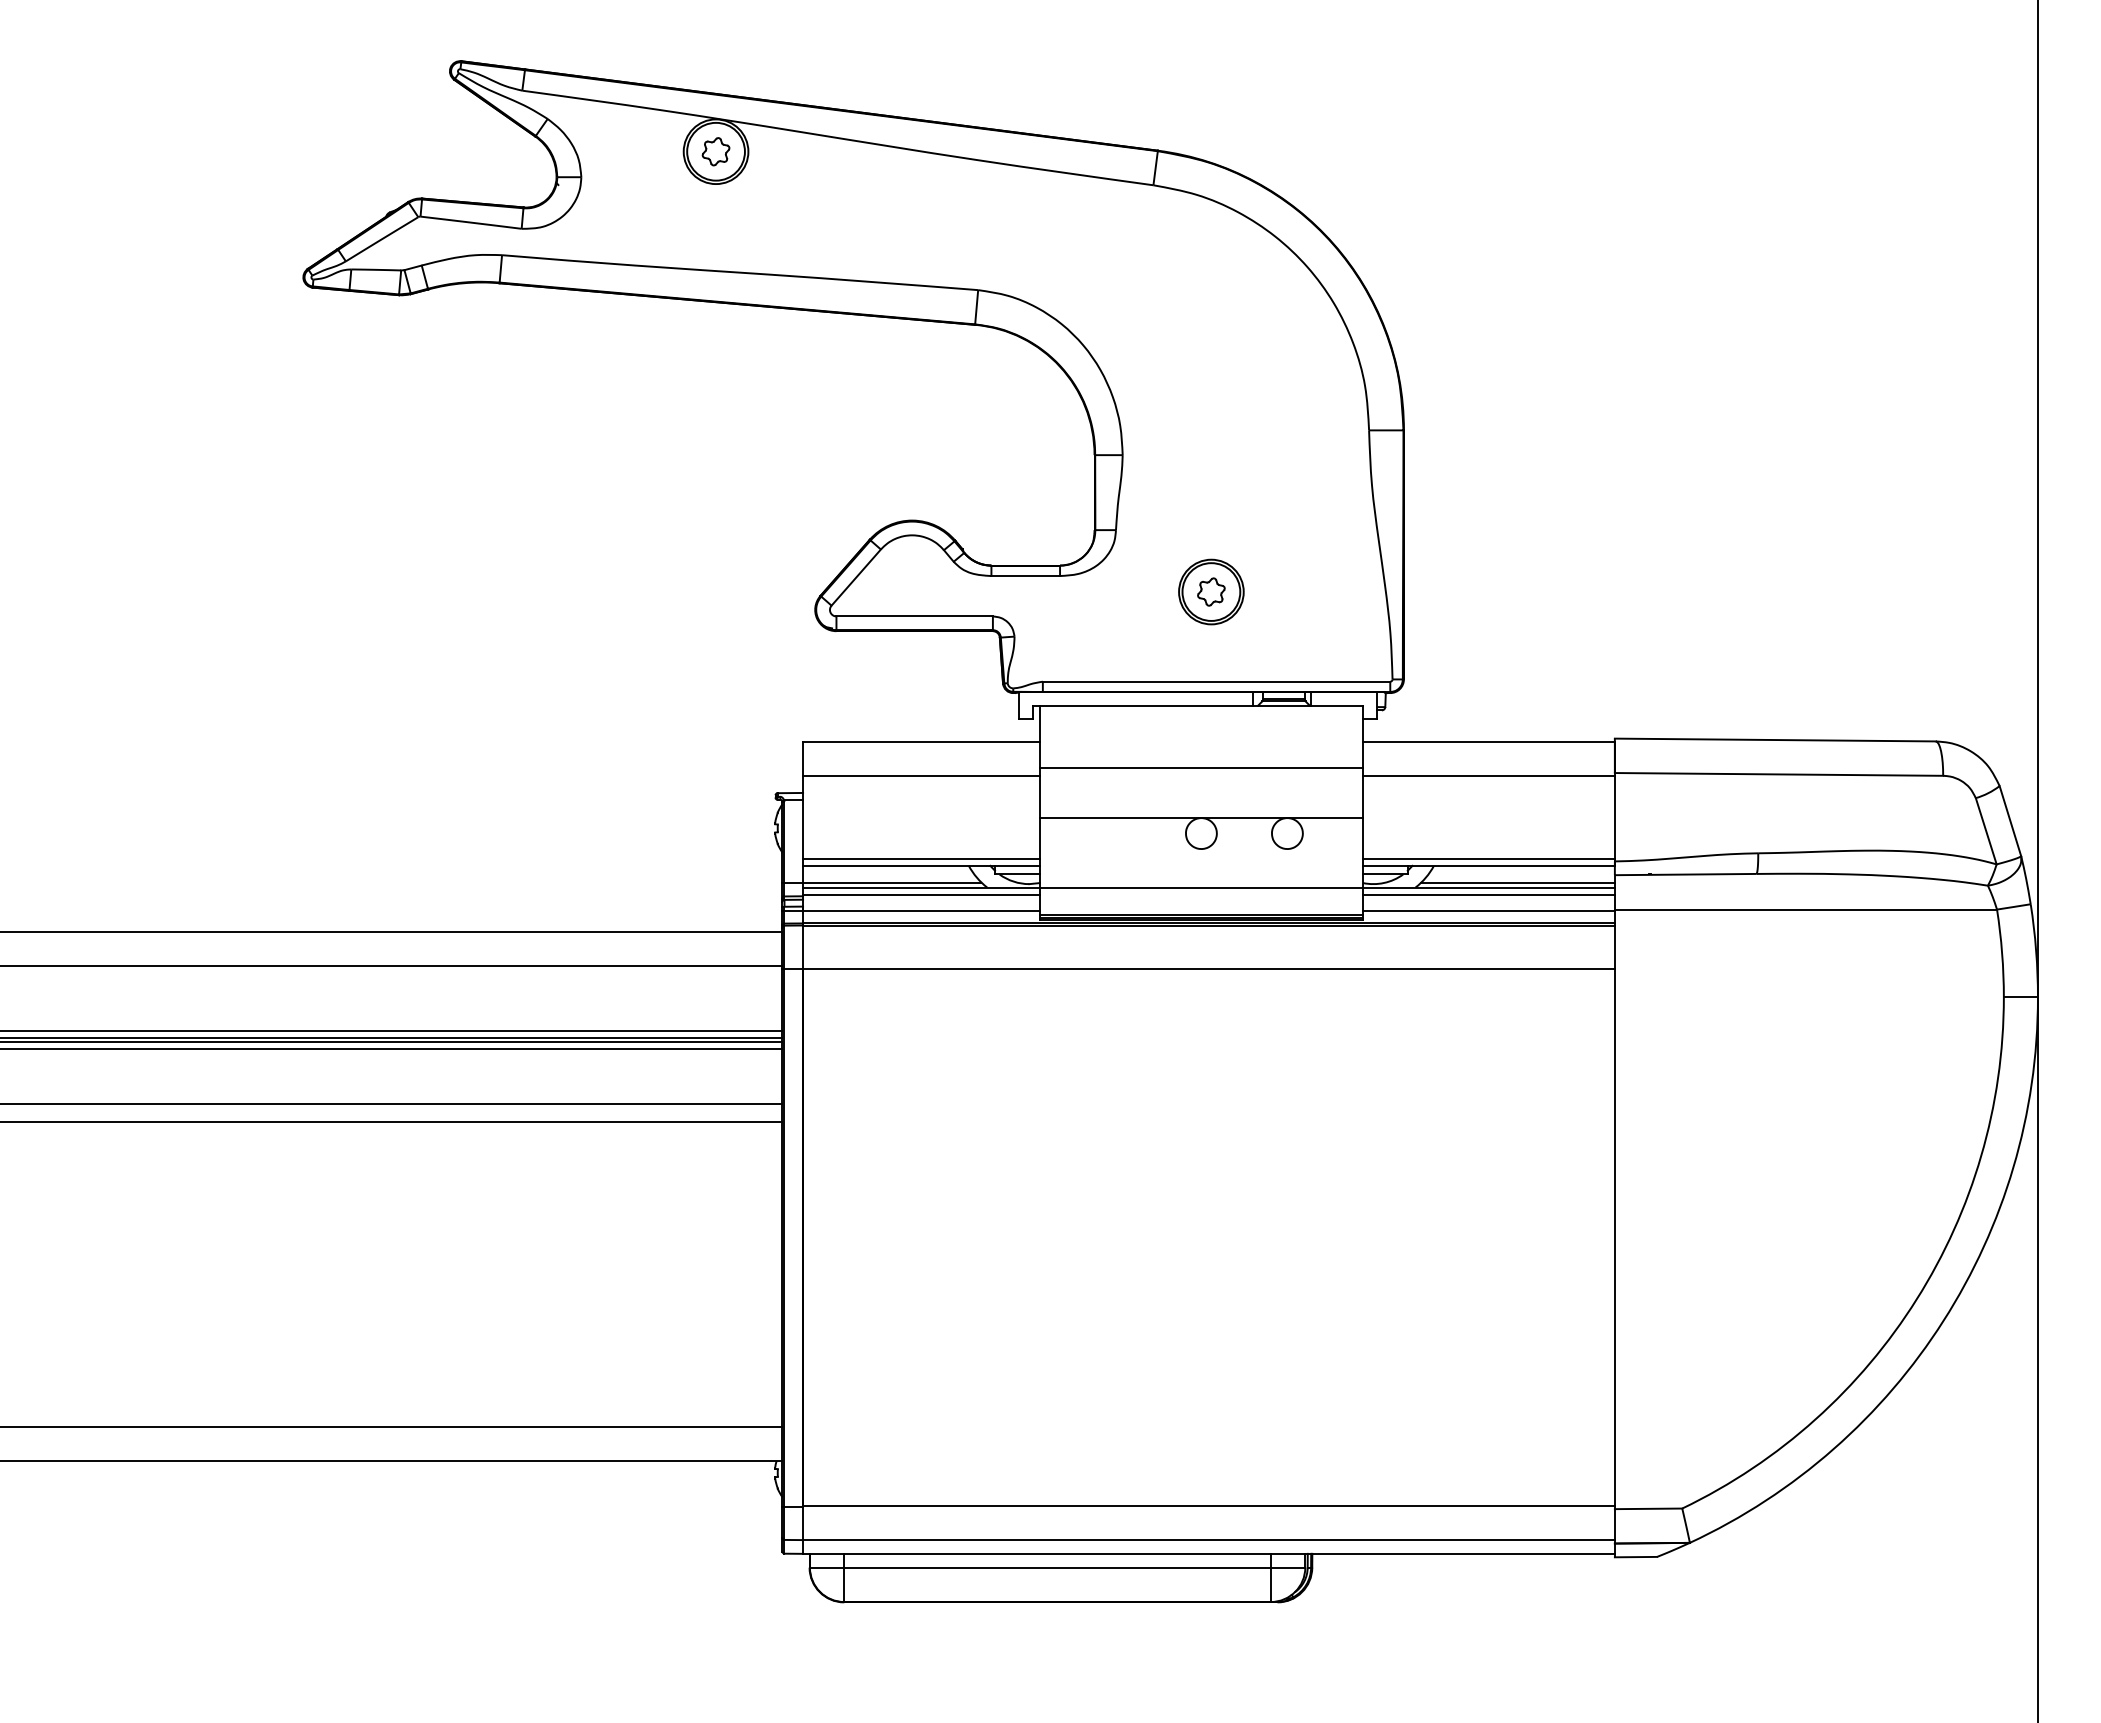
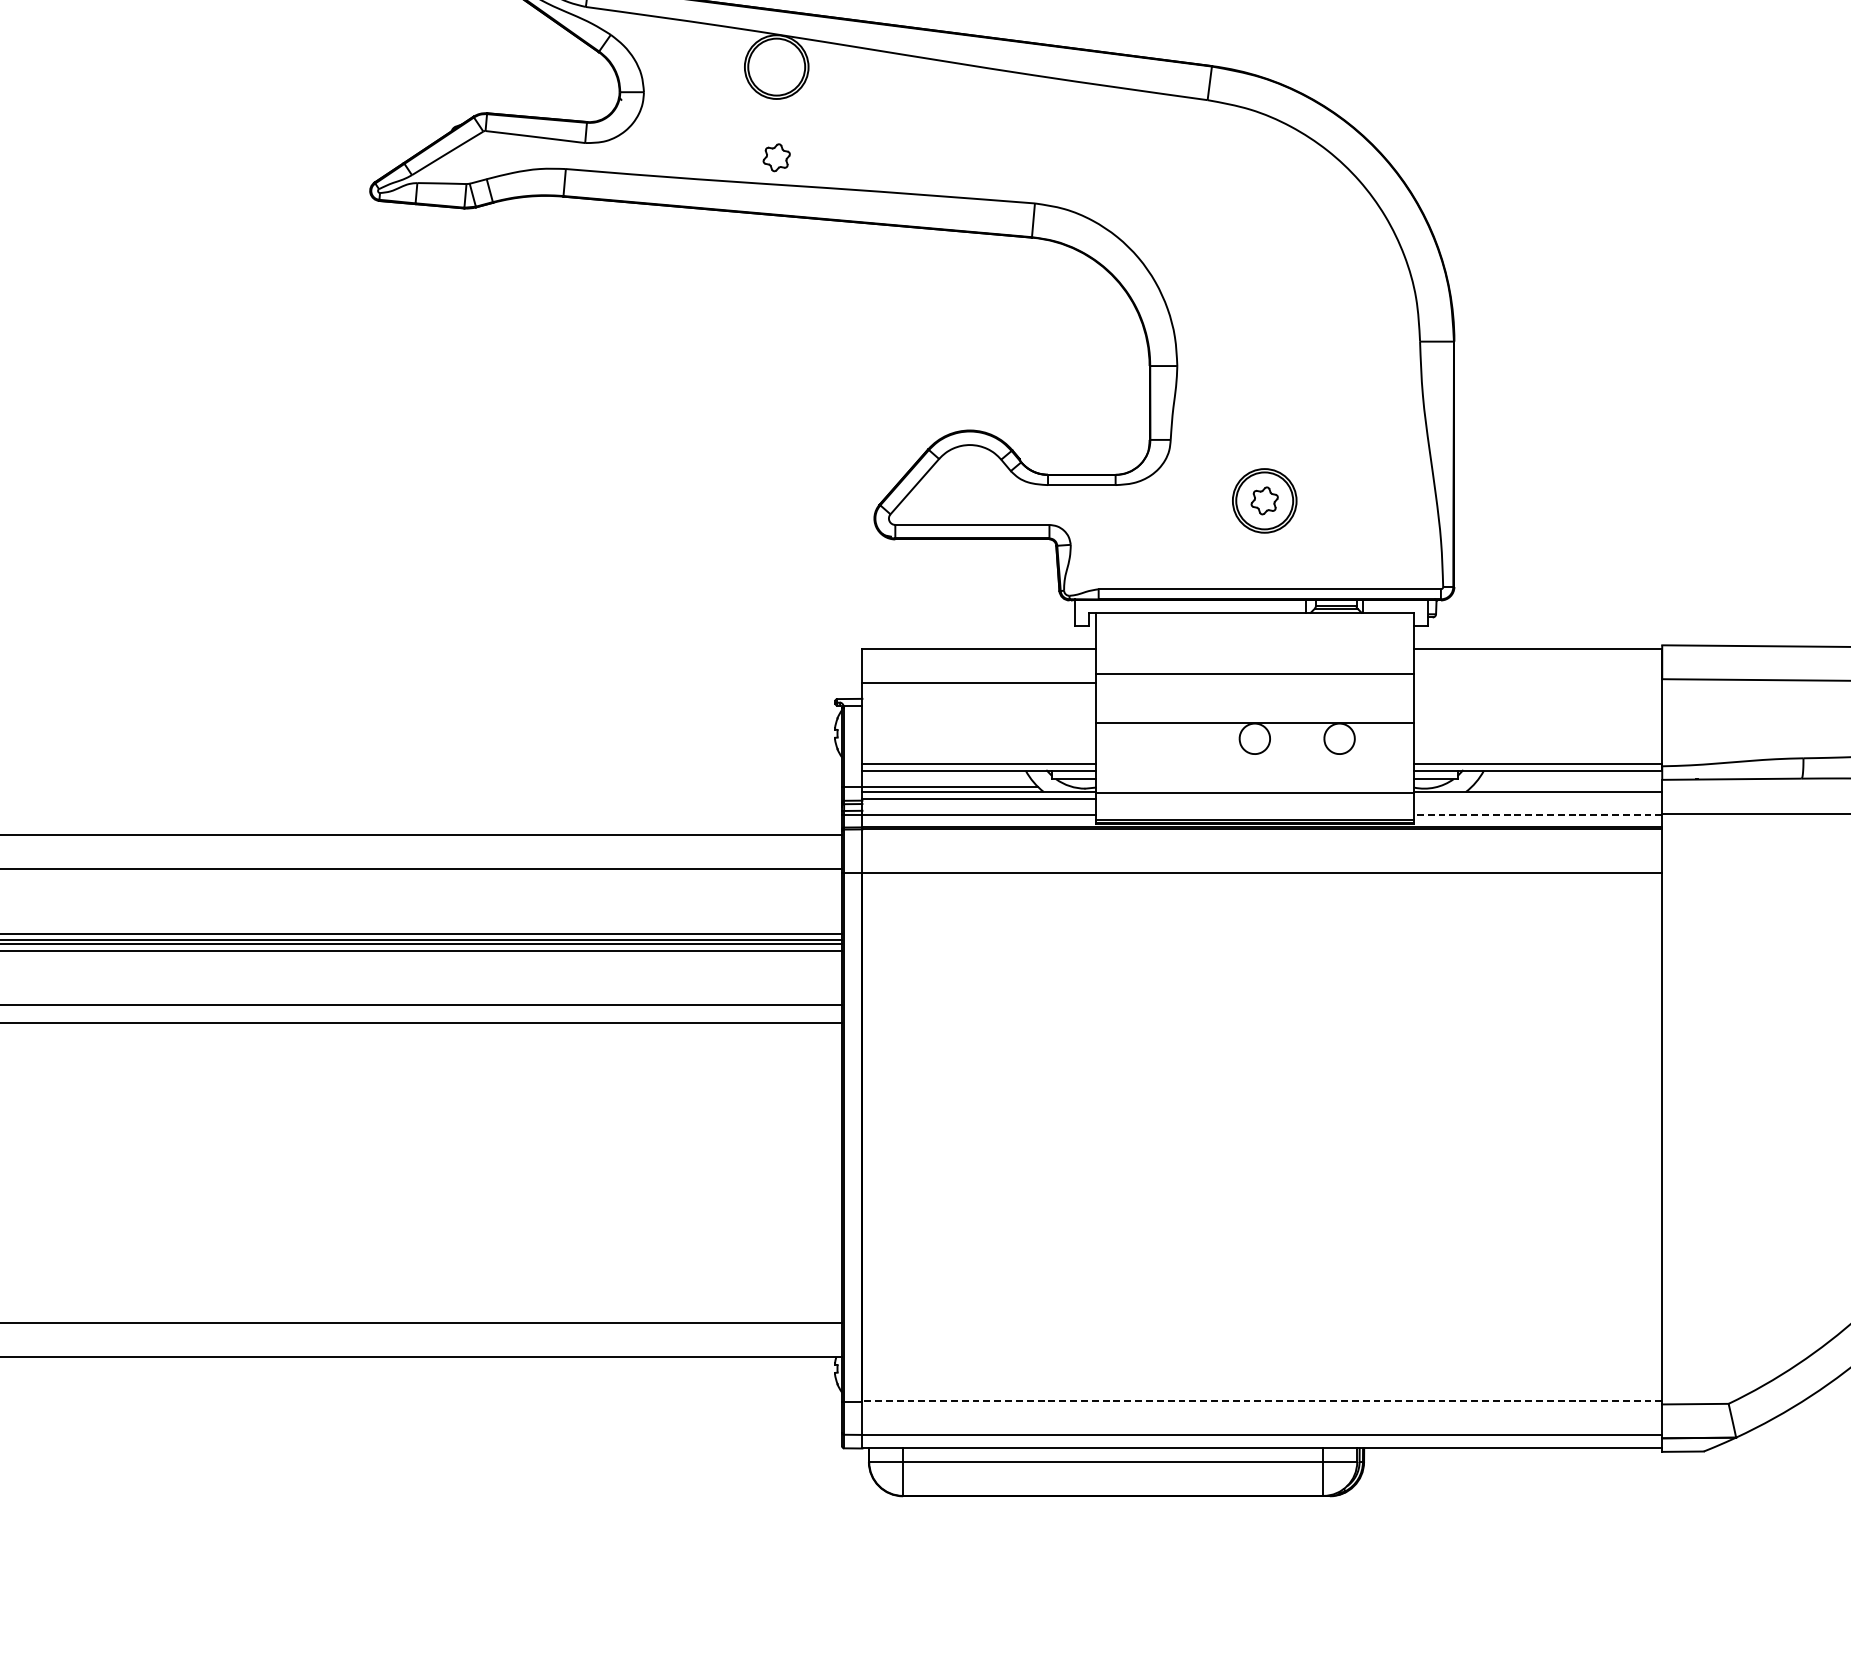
part: (715, 151) -> (776, 157), moved
line: (1488, 776) -> (1537, 682), removed
line: (1517, 882) -> (1566, 787), removed
line: (1488, 894) -> (1537, 798), removed
line: (1488, 910) -> (1537, 814), solid -> dashed
line: (1208, 1505) -> (1261, 1400), solid -> dashed

